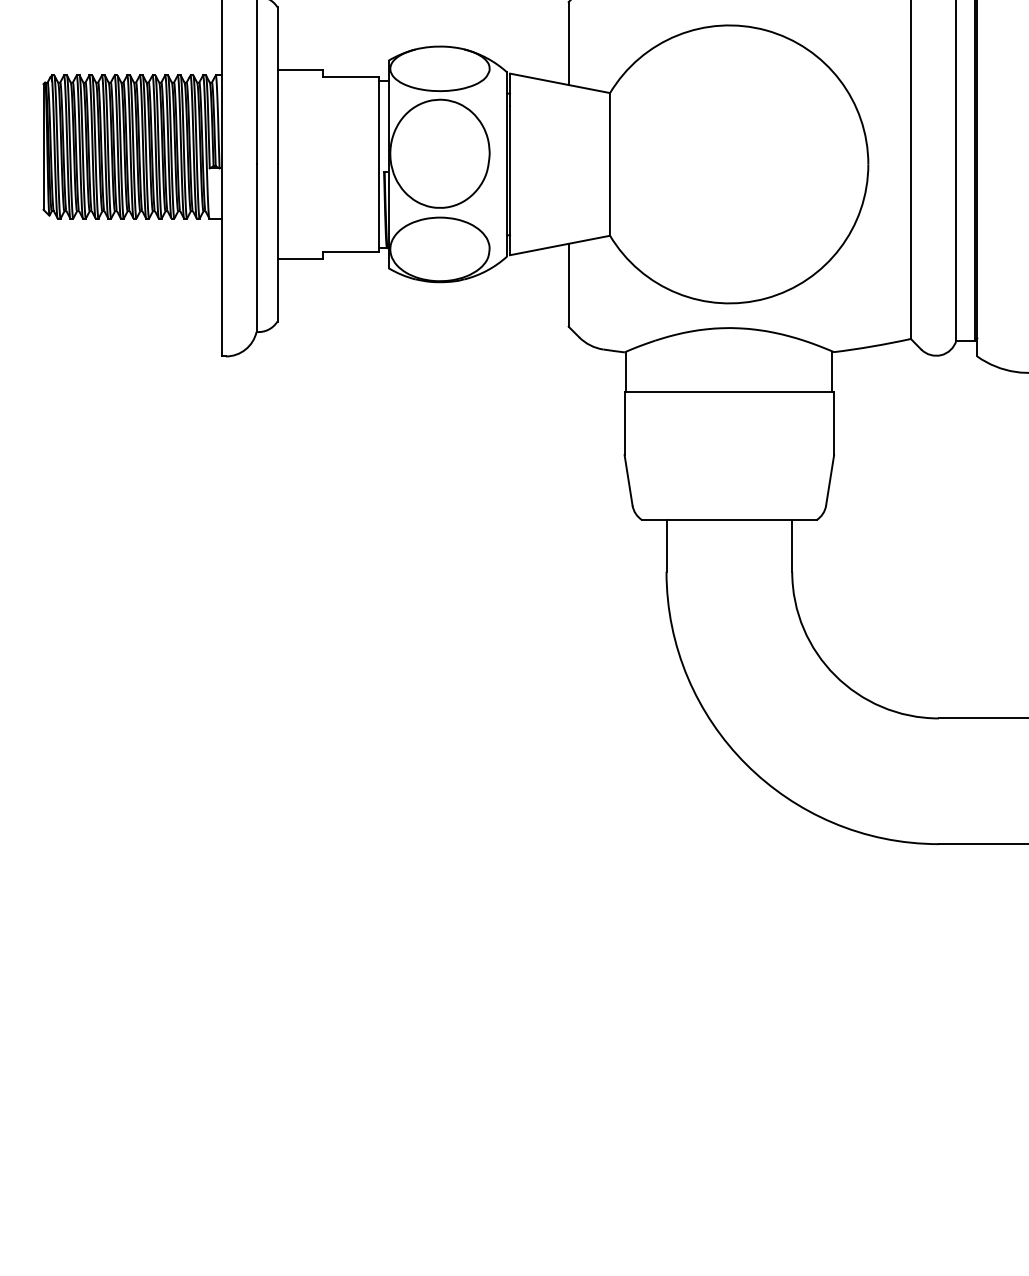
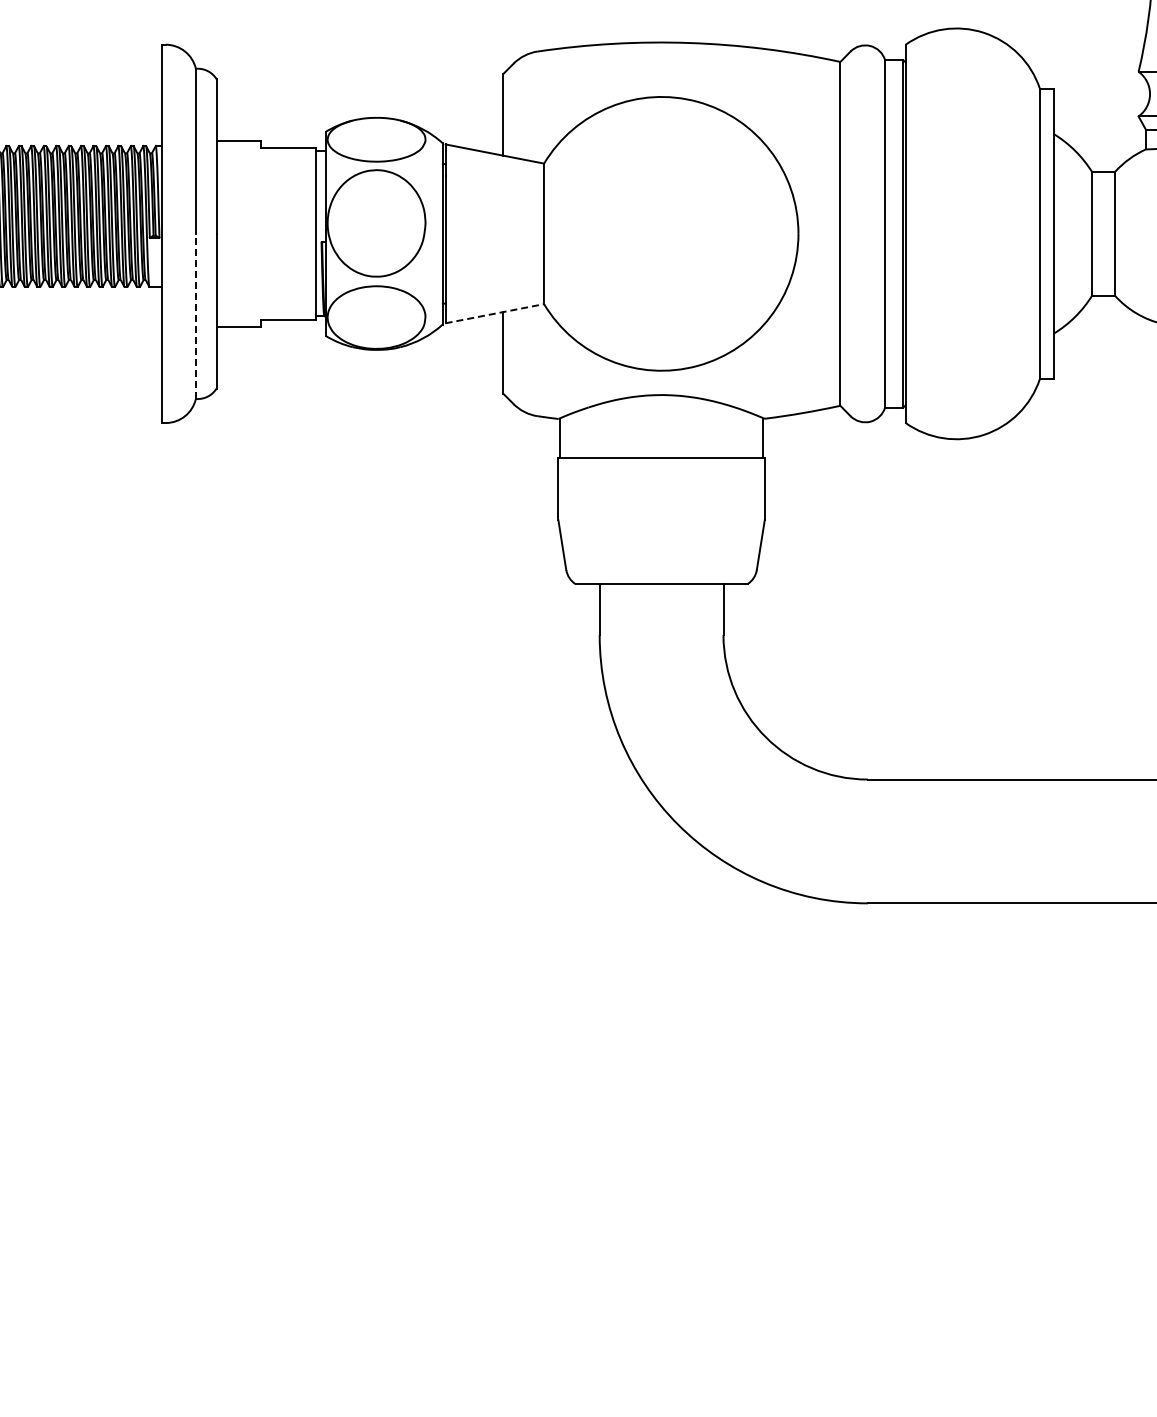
line: (560, 245) -> (495, 313), solid -> dashed
line: (256, 248) -> (195, 316), solid -> dashed

